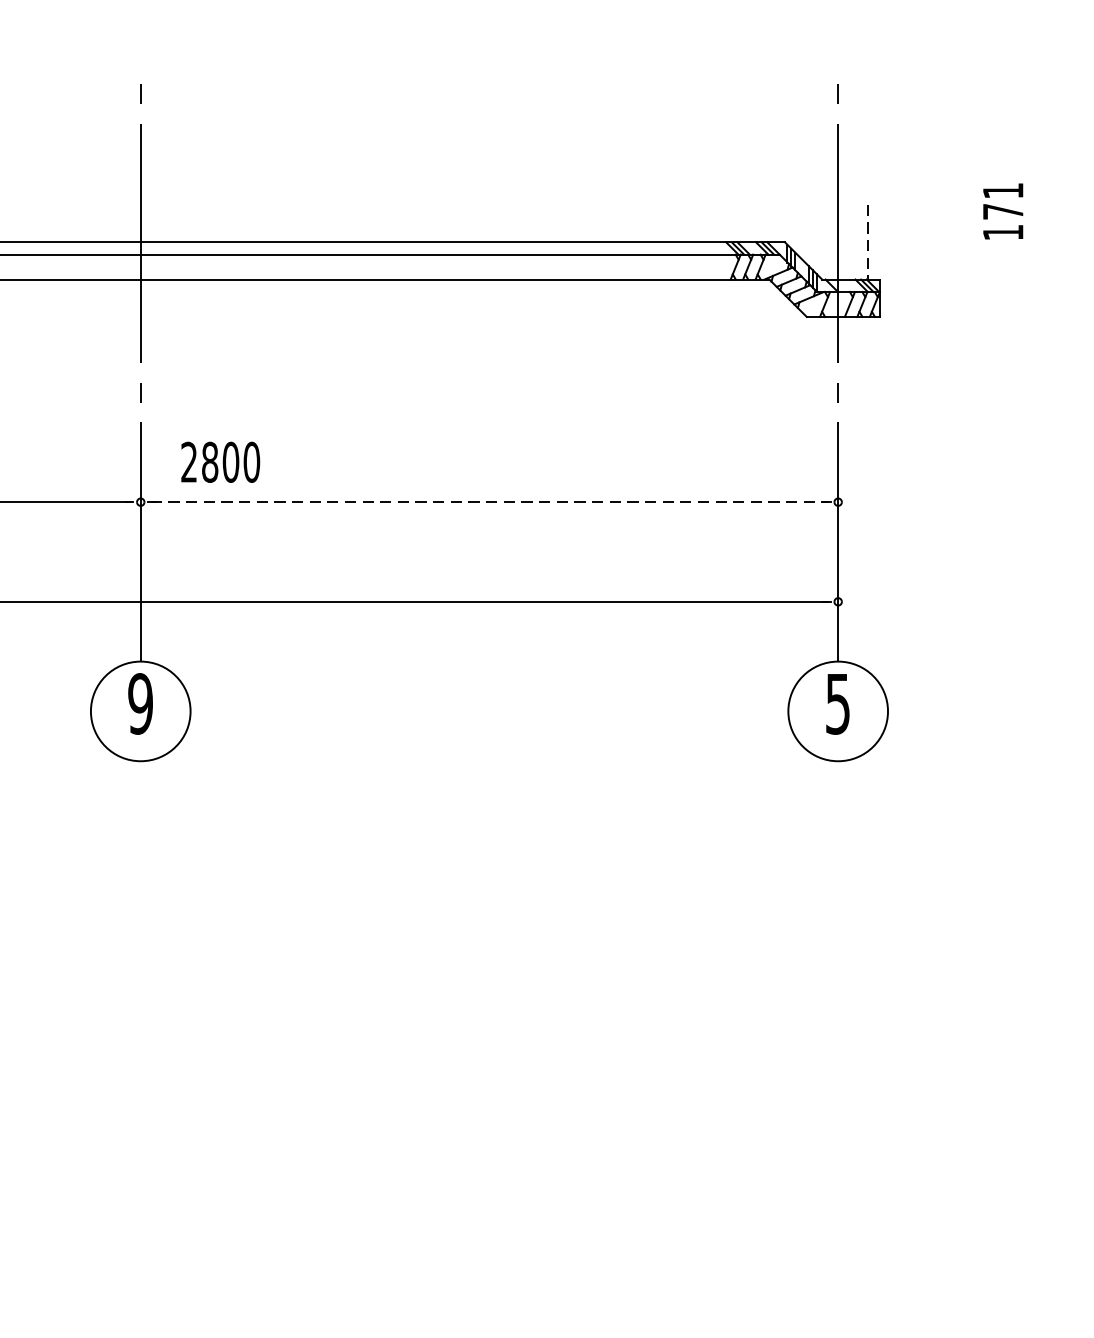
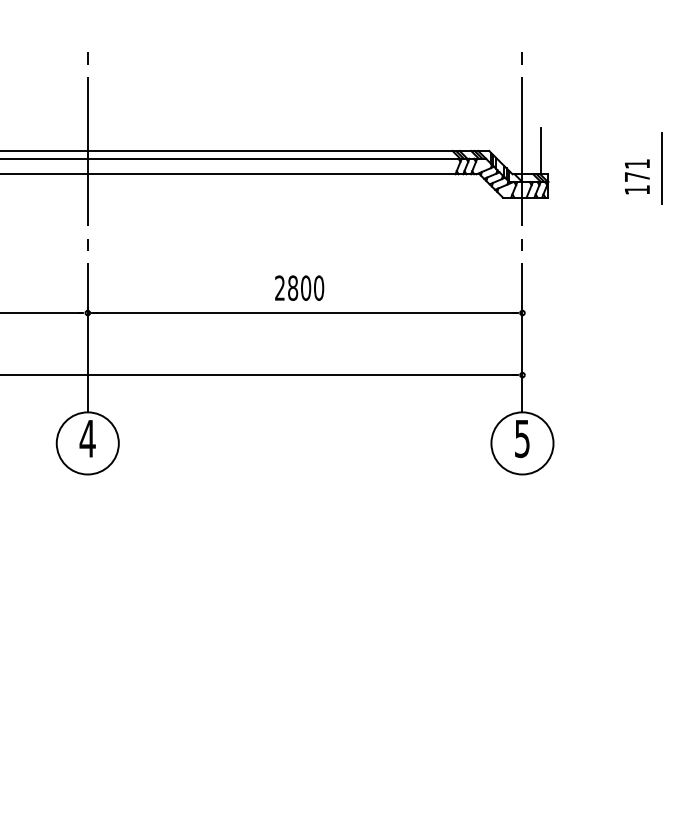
text: (1003, 210) -> (637, 176), moved
line: (868, 243) -> (541, 151), dashed -> solid
line: (1062, 270) -> (662, 168), added
text: (220, 461) -> (299, 287), moved
line: (490, 502) -> (305, 313), dashed -> solid
text: (140, 703) -> (87, 438), 9 -> 4

